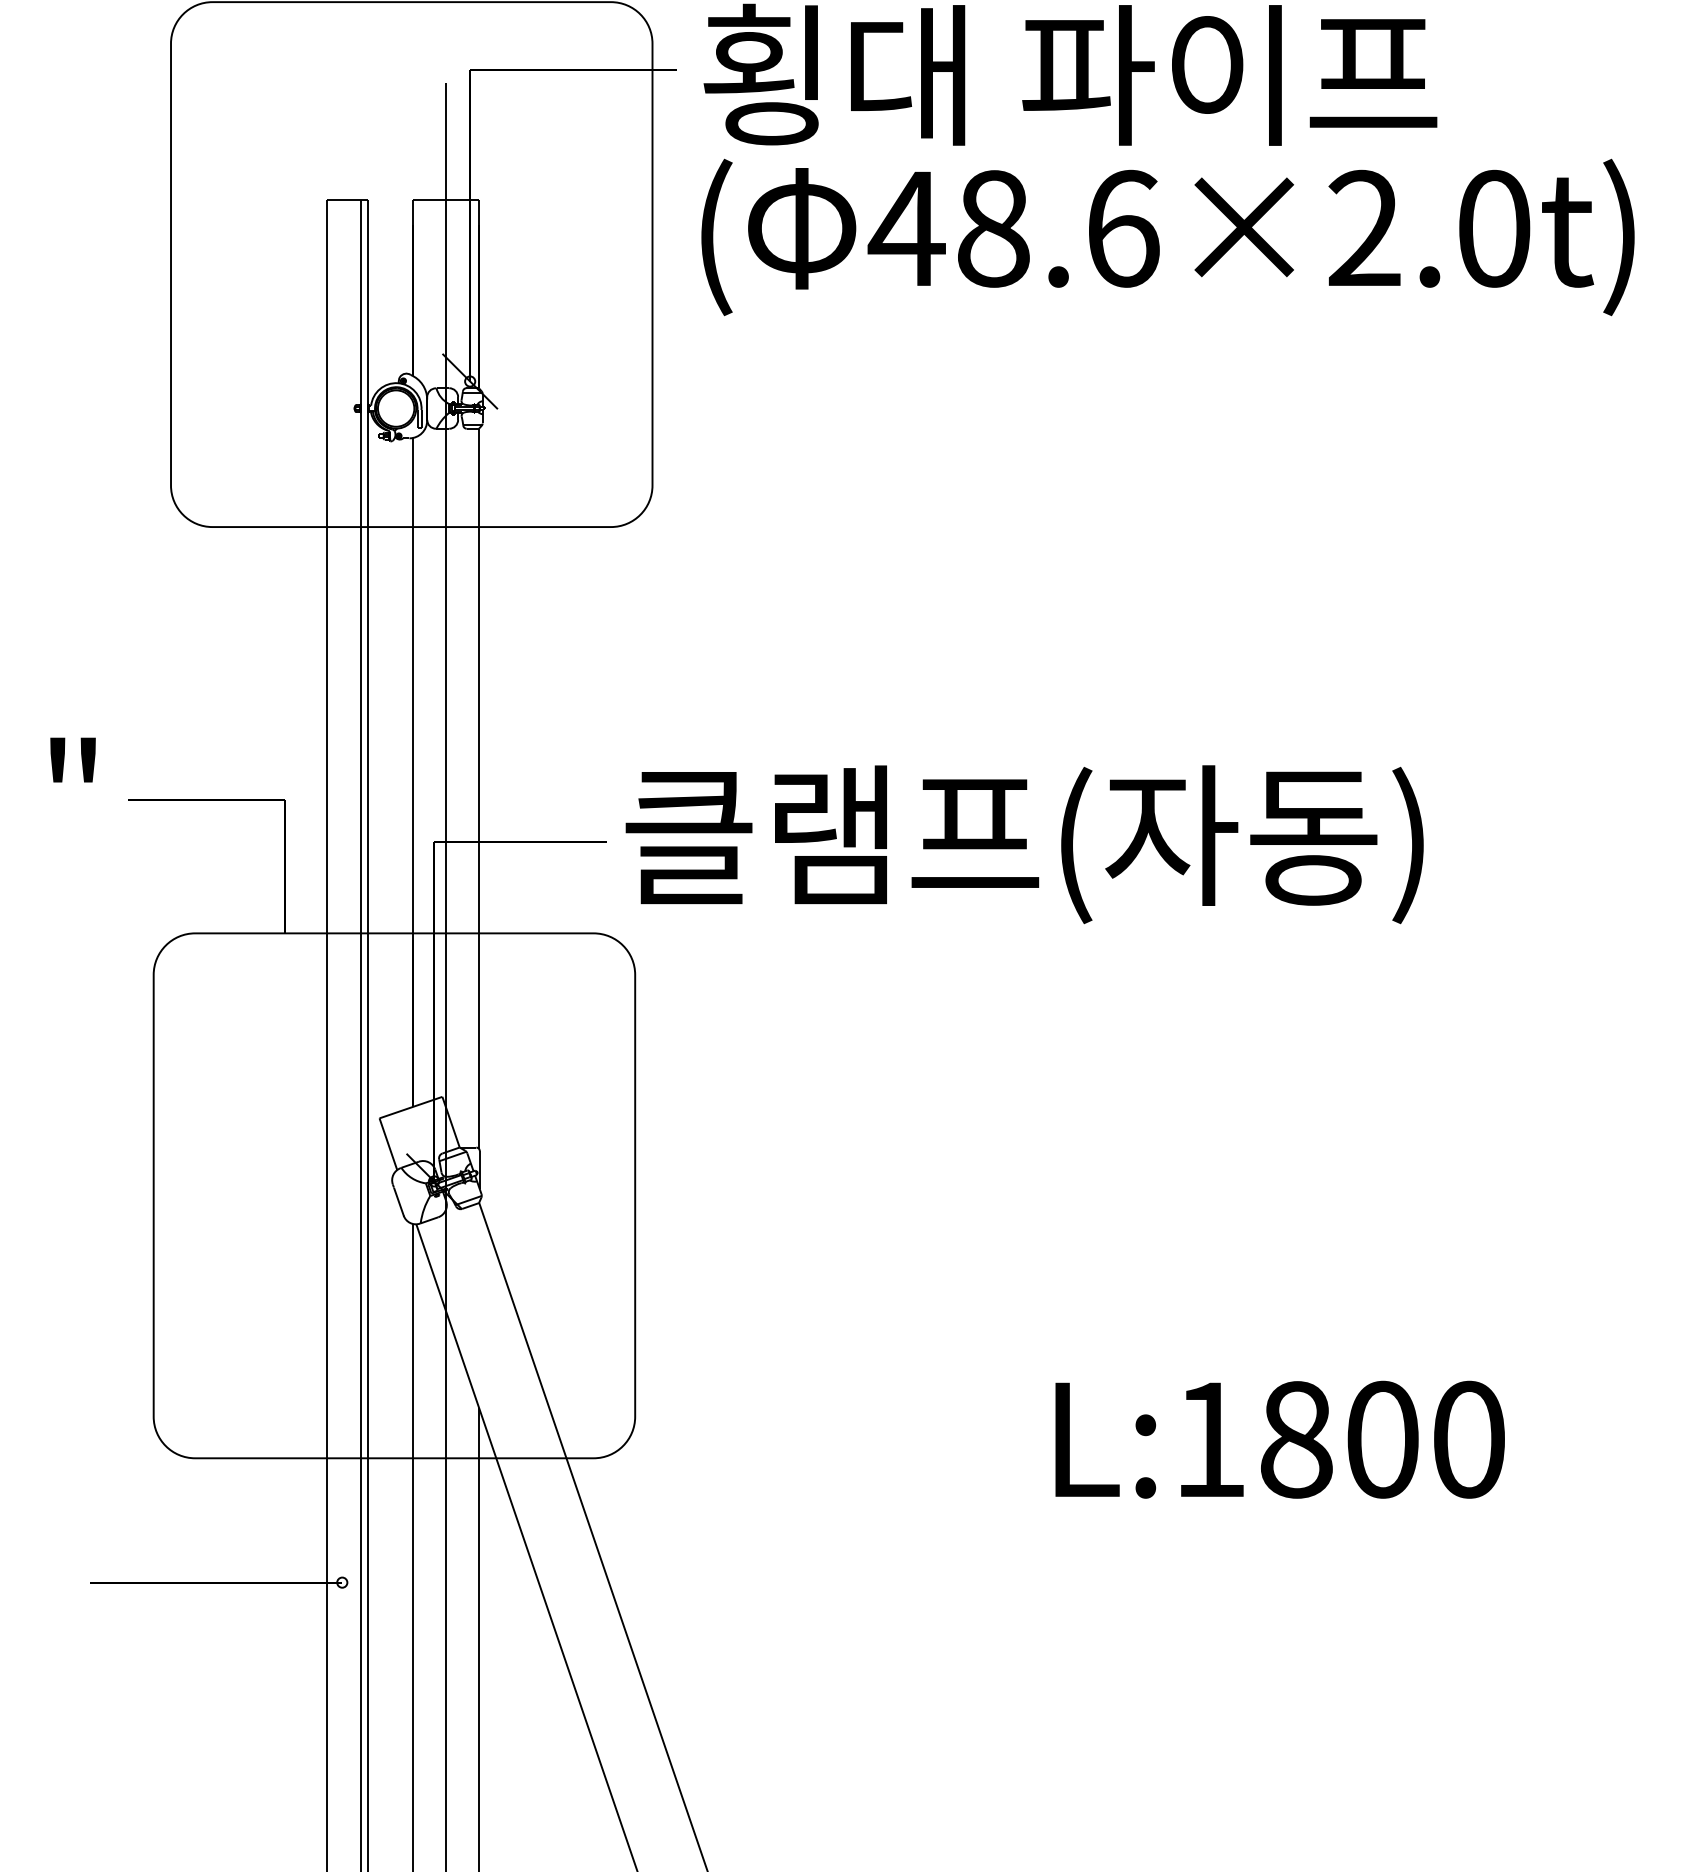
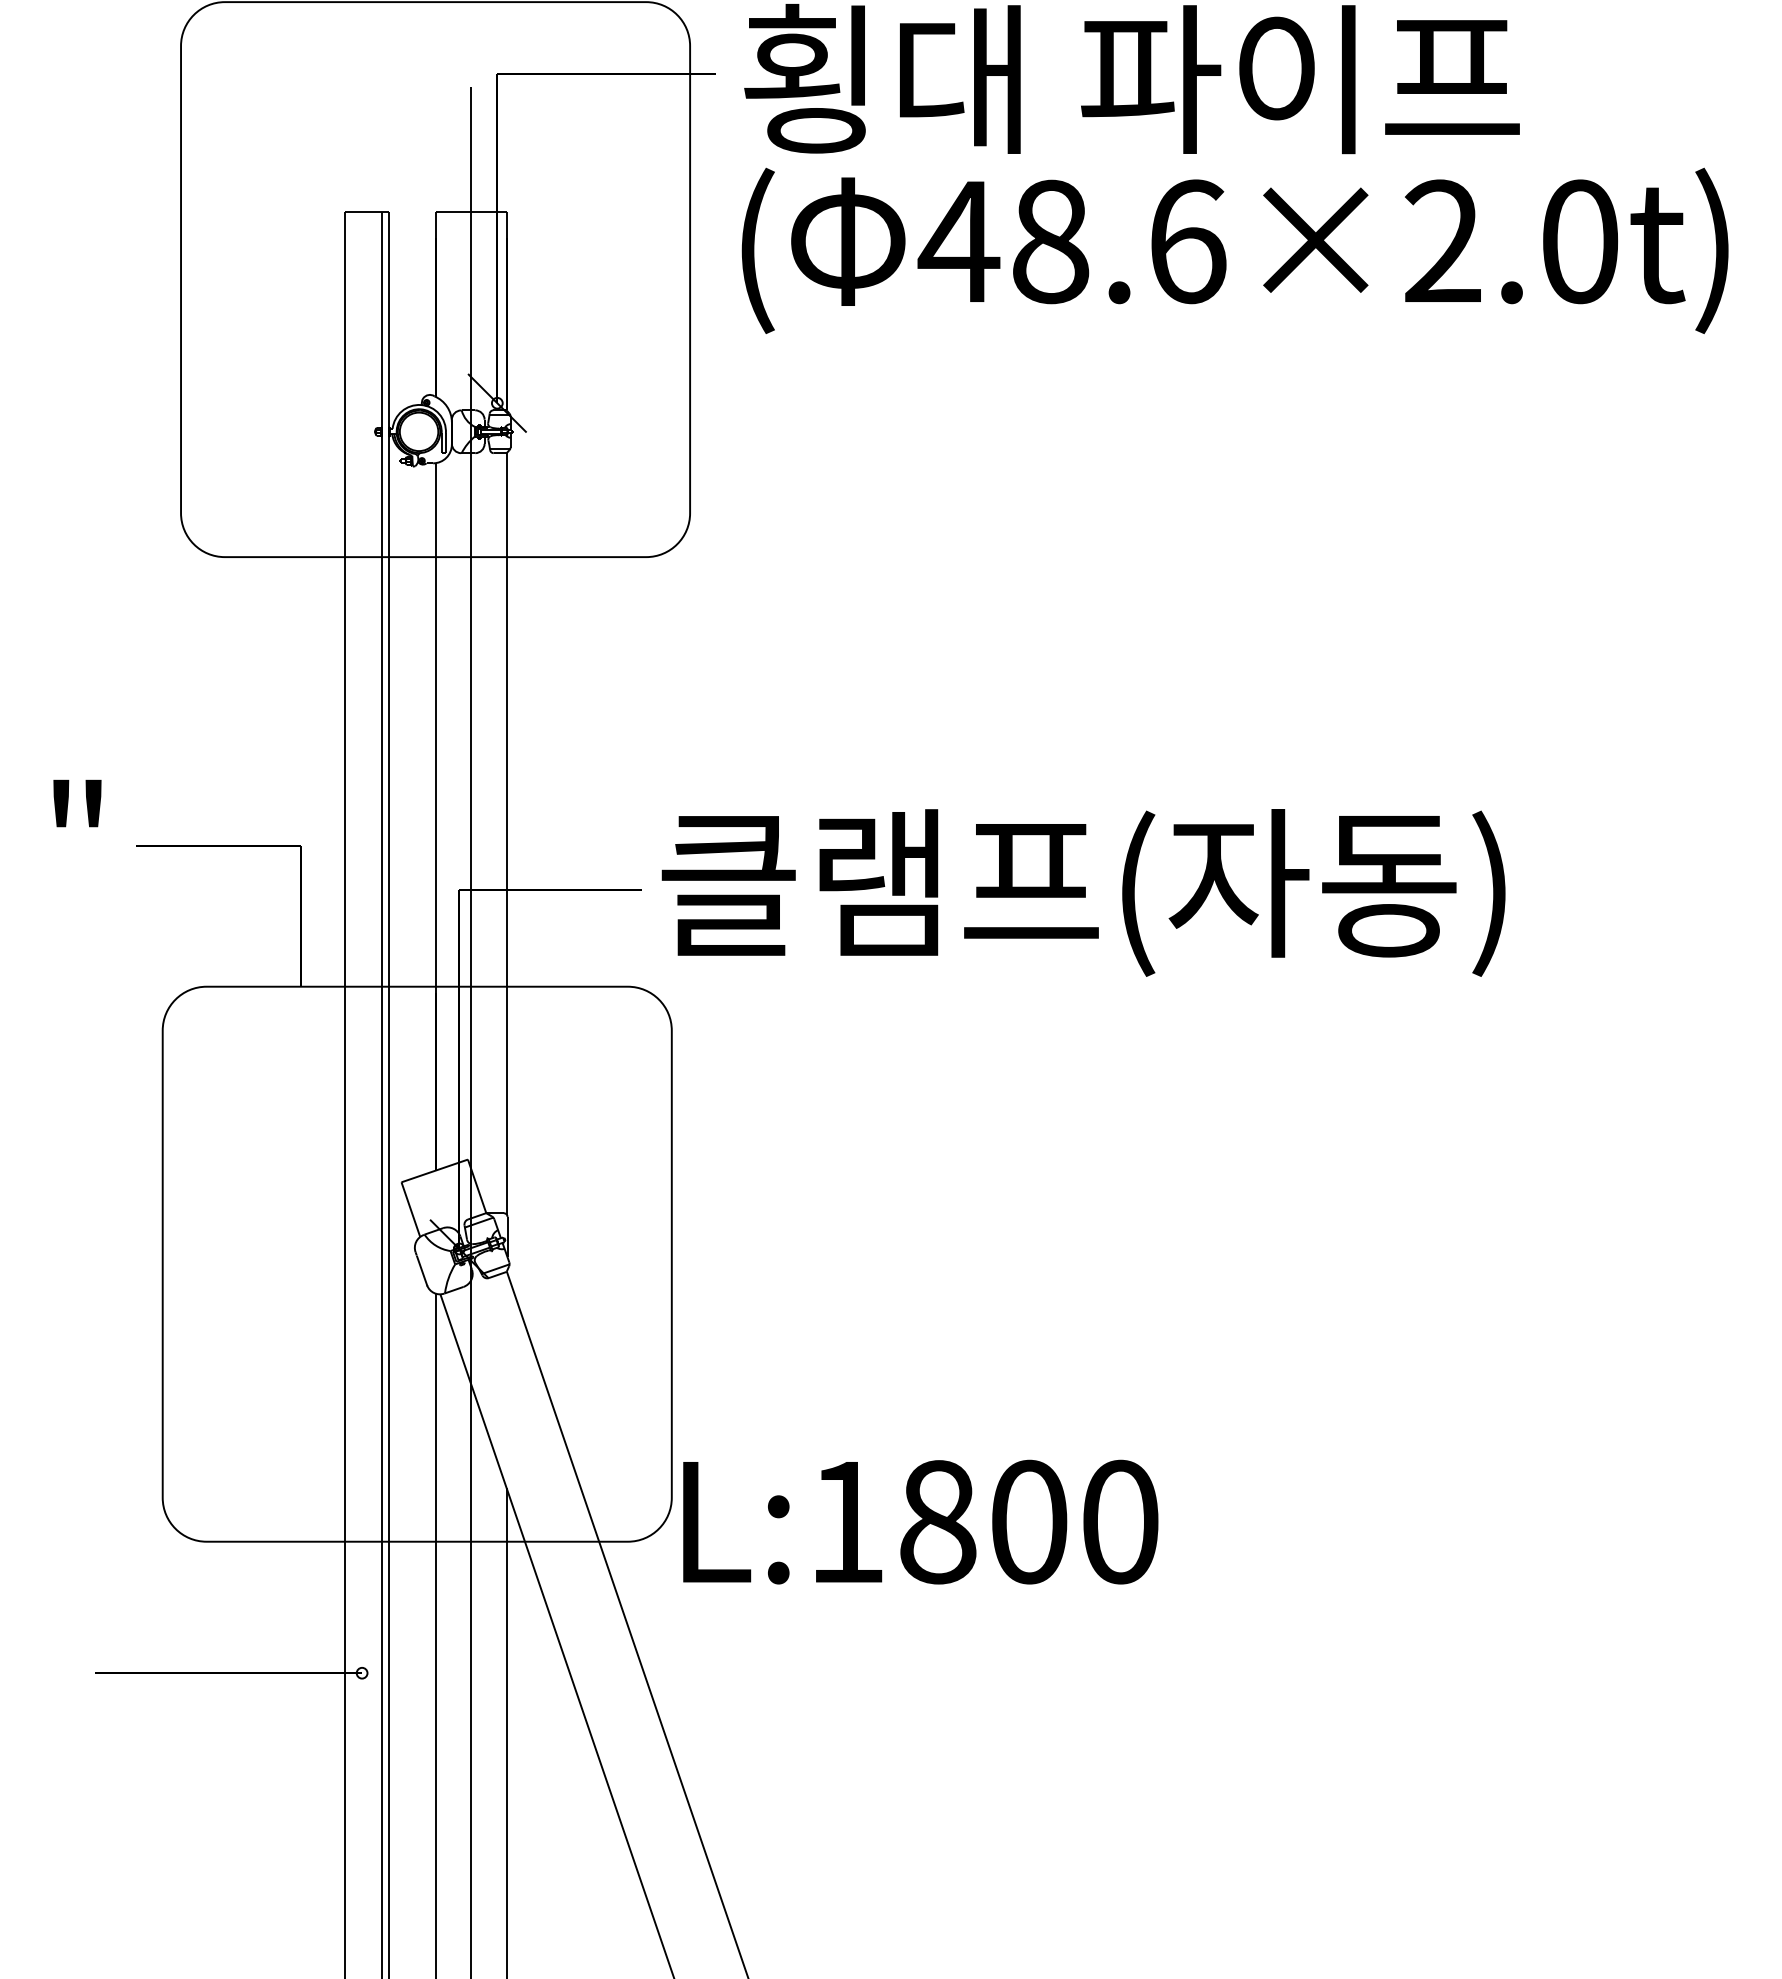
text: (1279, 1439) -> (920, 1521), moved

